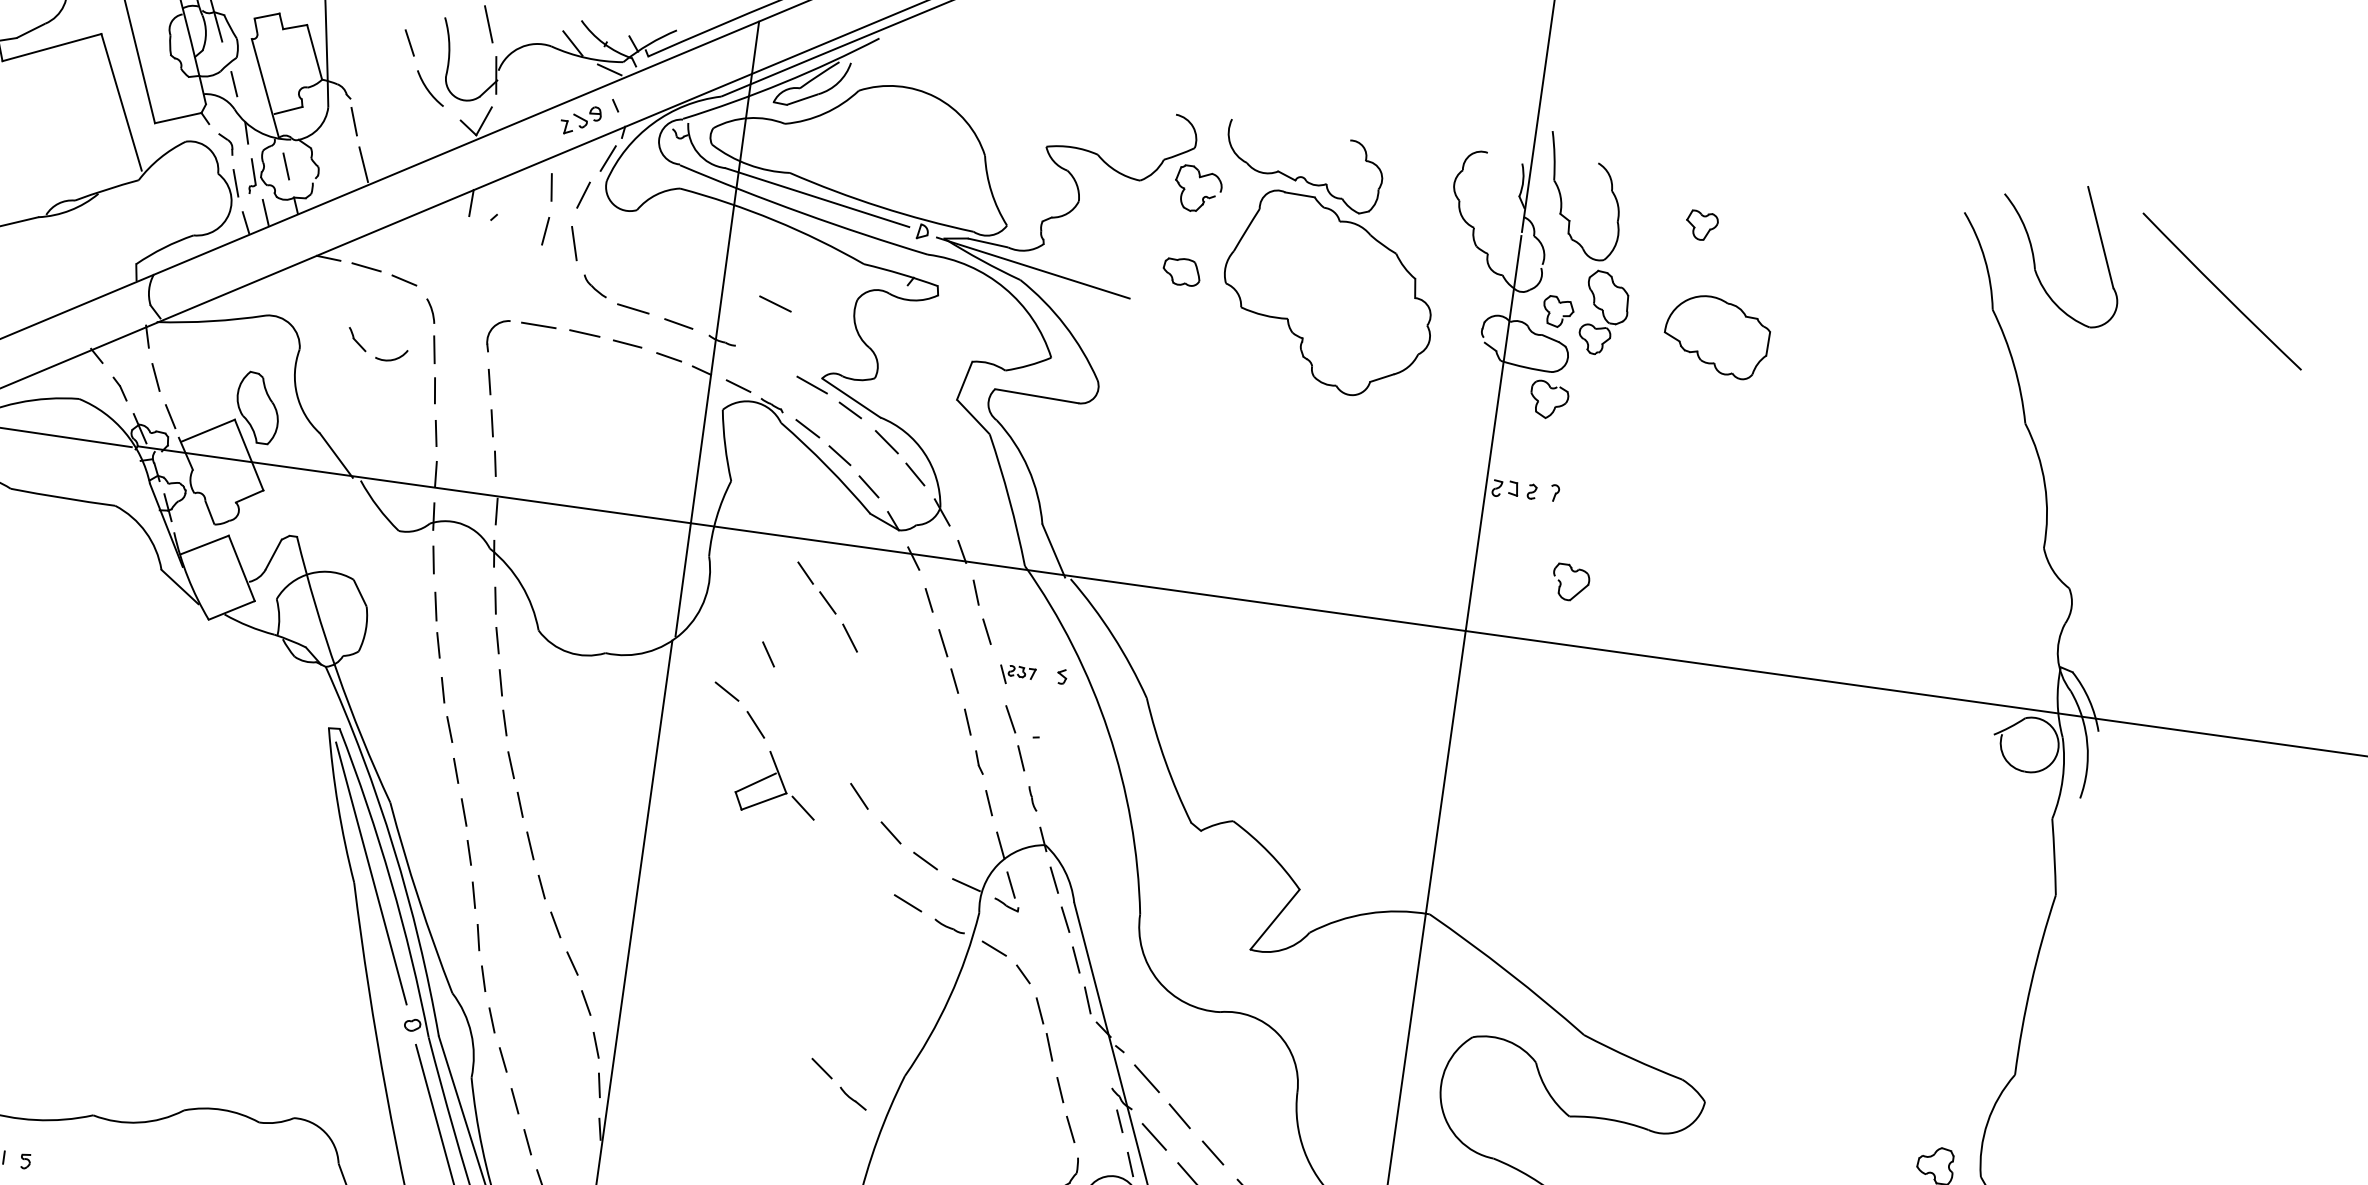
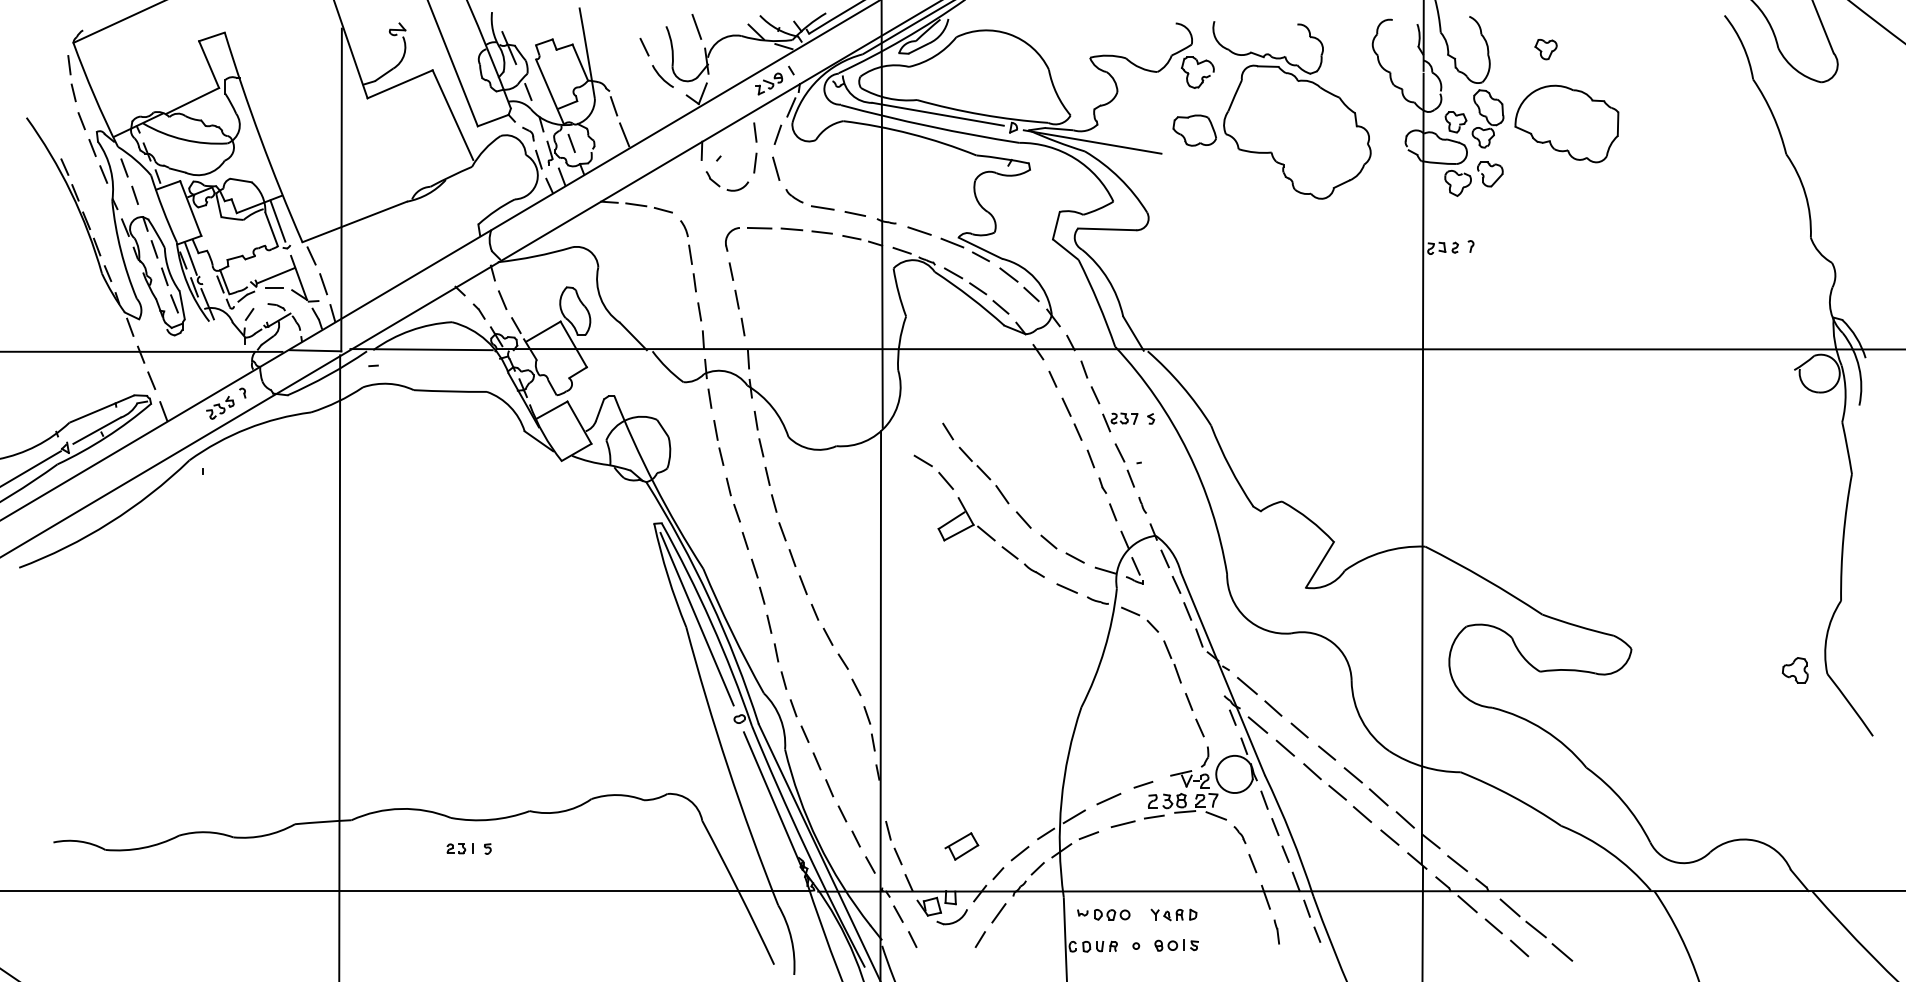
part: (1181, 271) -> (1194, 130), size x1.67
line: (775, 303) -> (919, 230), moved
part: (1716, 335) -> (1566, 123), size x1.43
part: (376, 357) -> (727, 189), moved
part: (1562, 583) -> (1484, 175), moved
part: (826, 606) -> (983, 475), moved
part: (1017, 675) -> (1120, 422), size x1.43
part: (838, 1083) -> (1022, 561), moved

